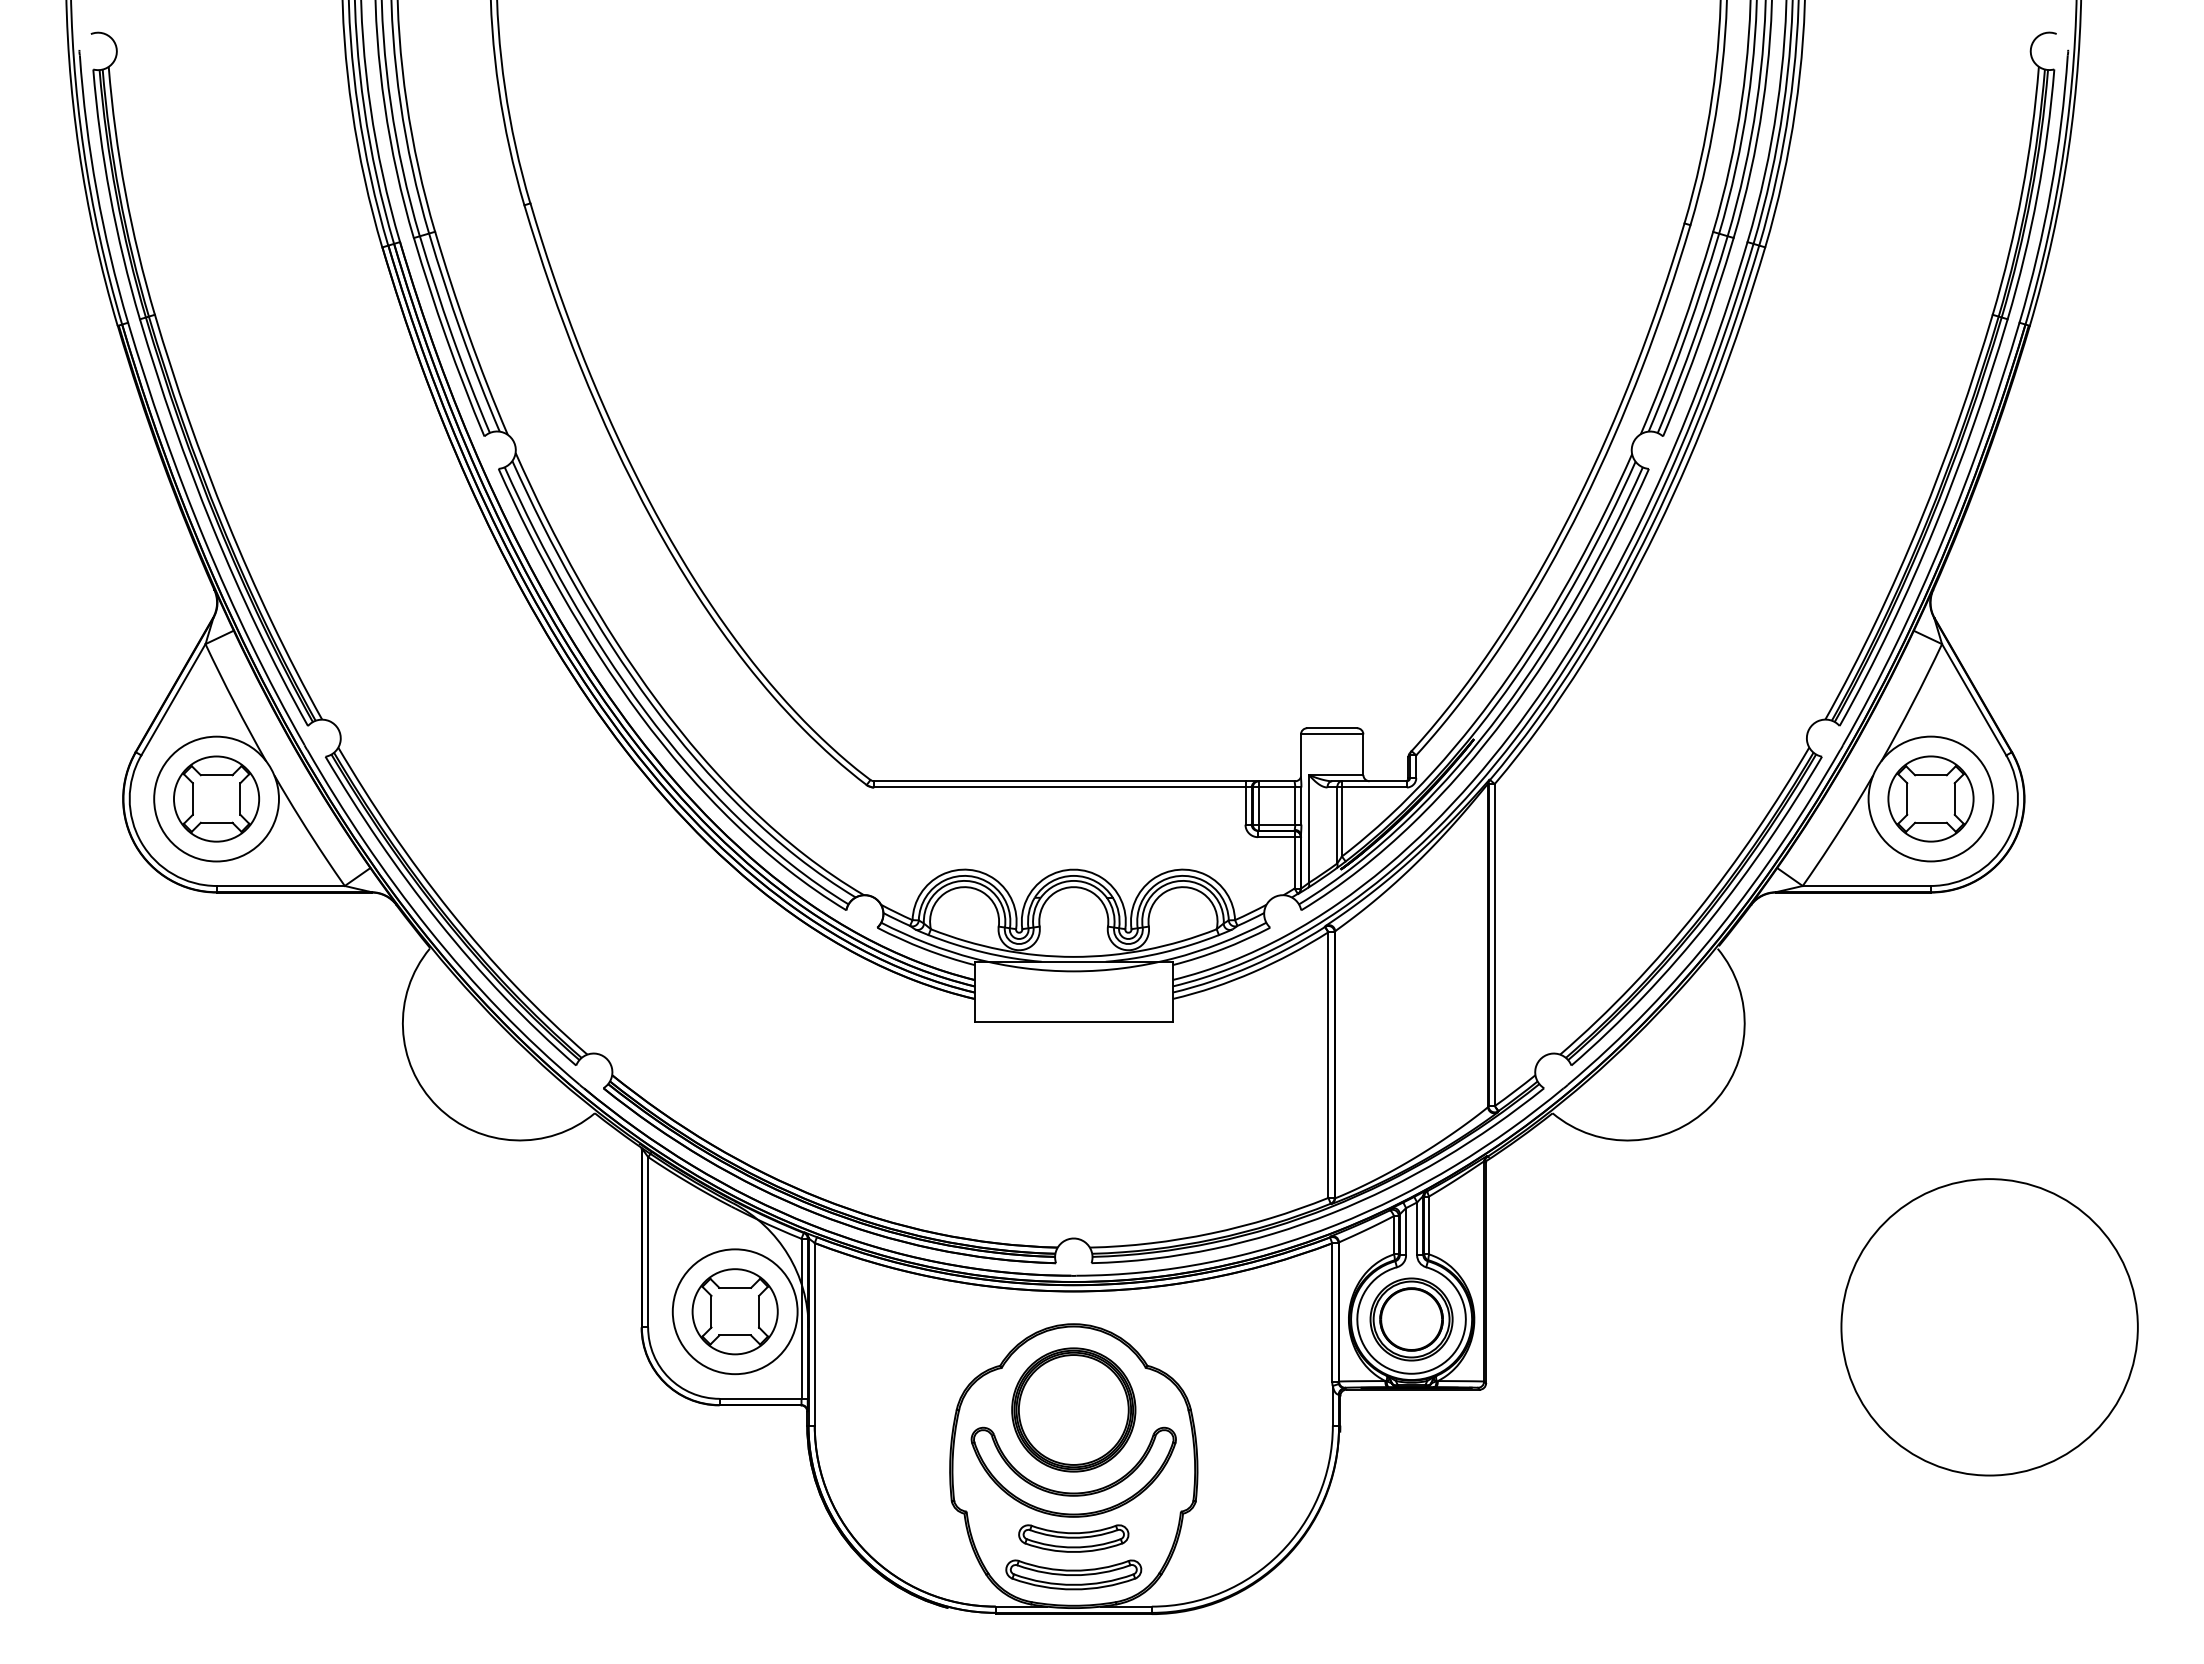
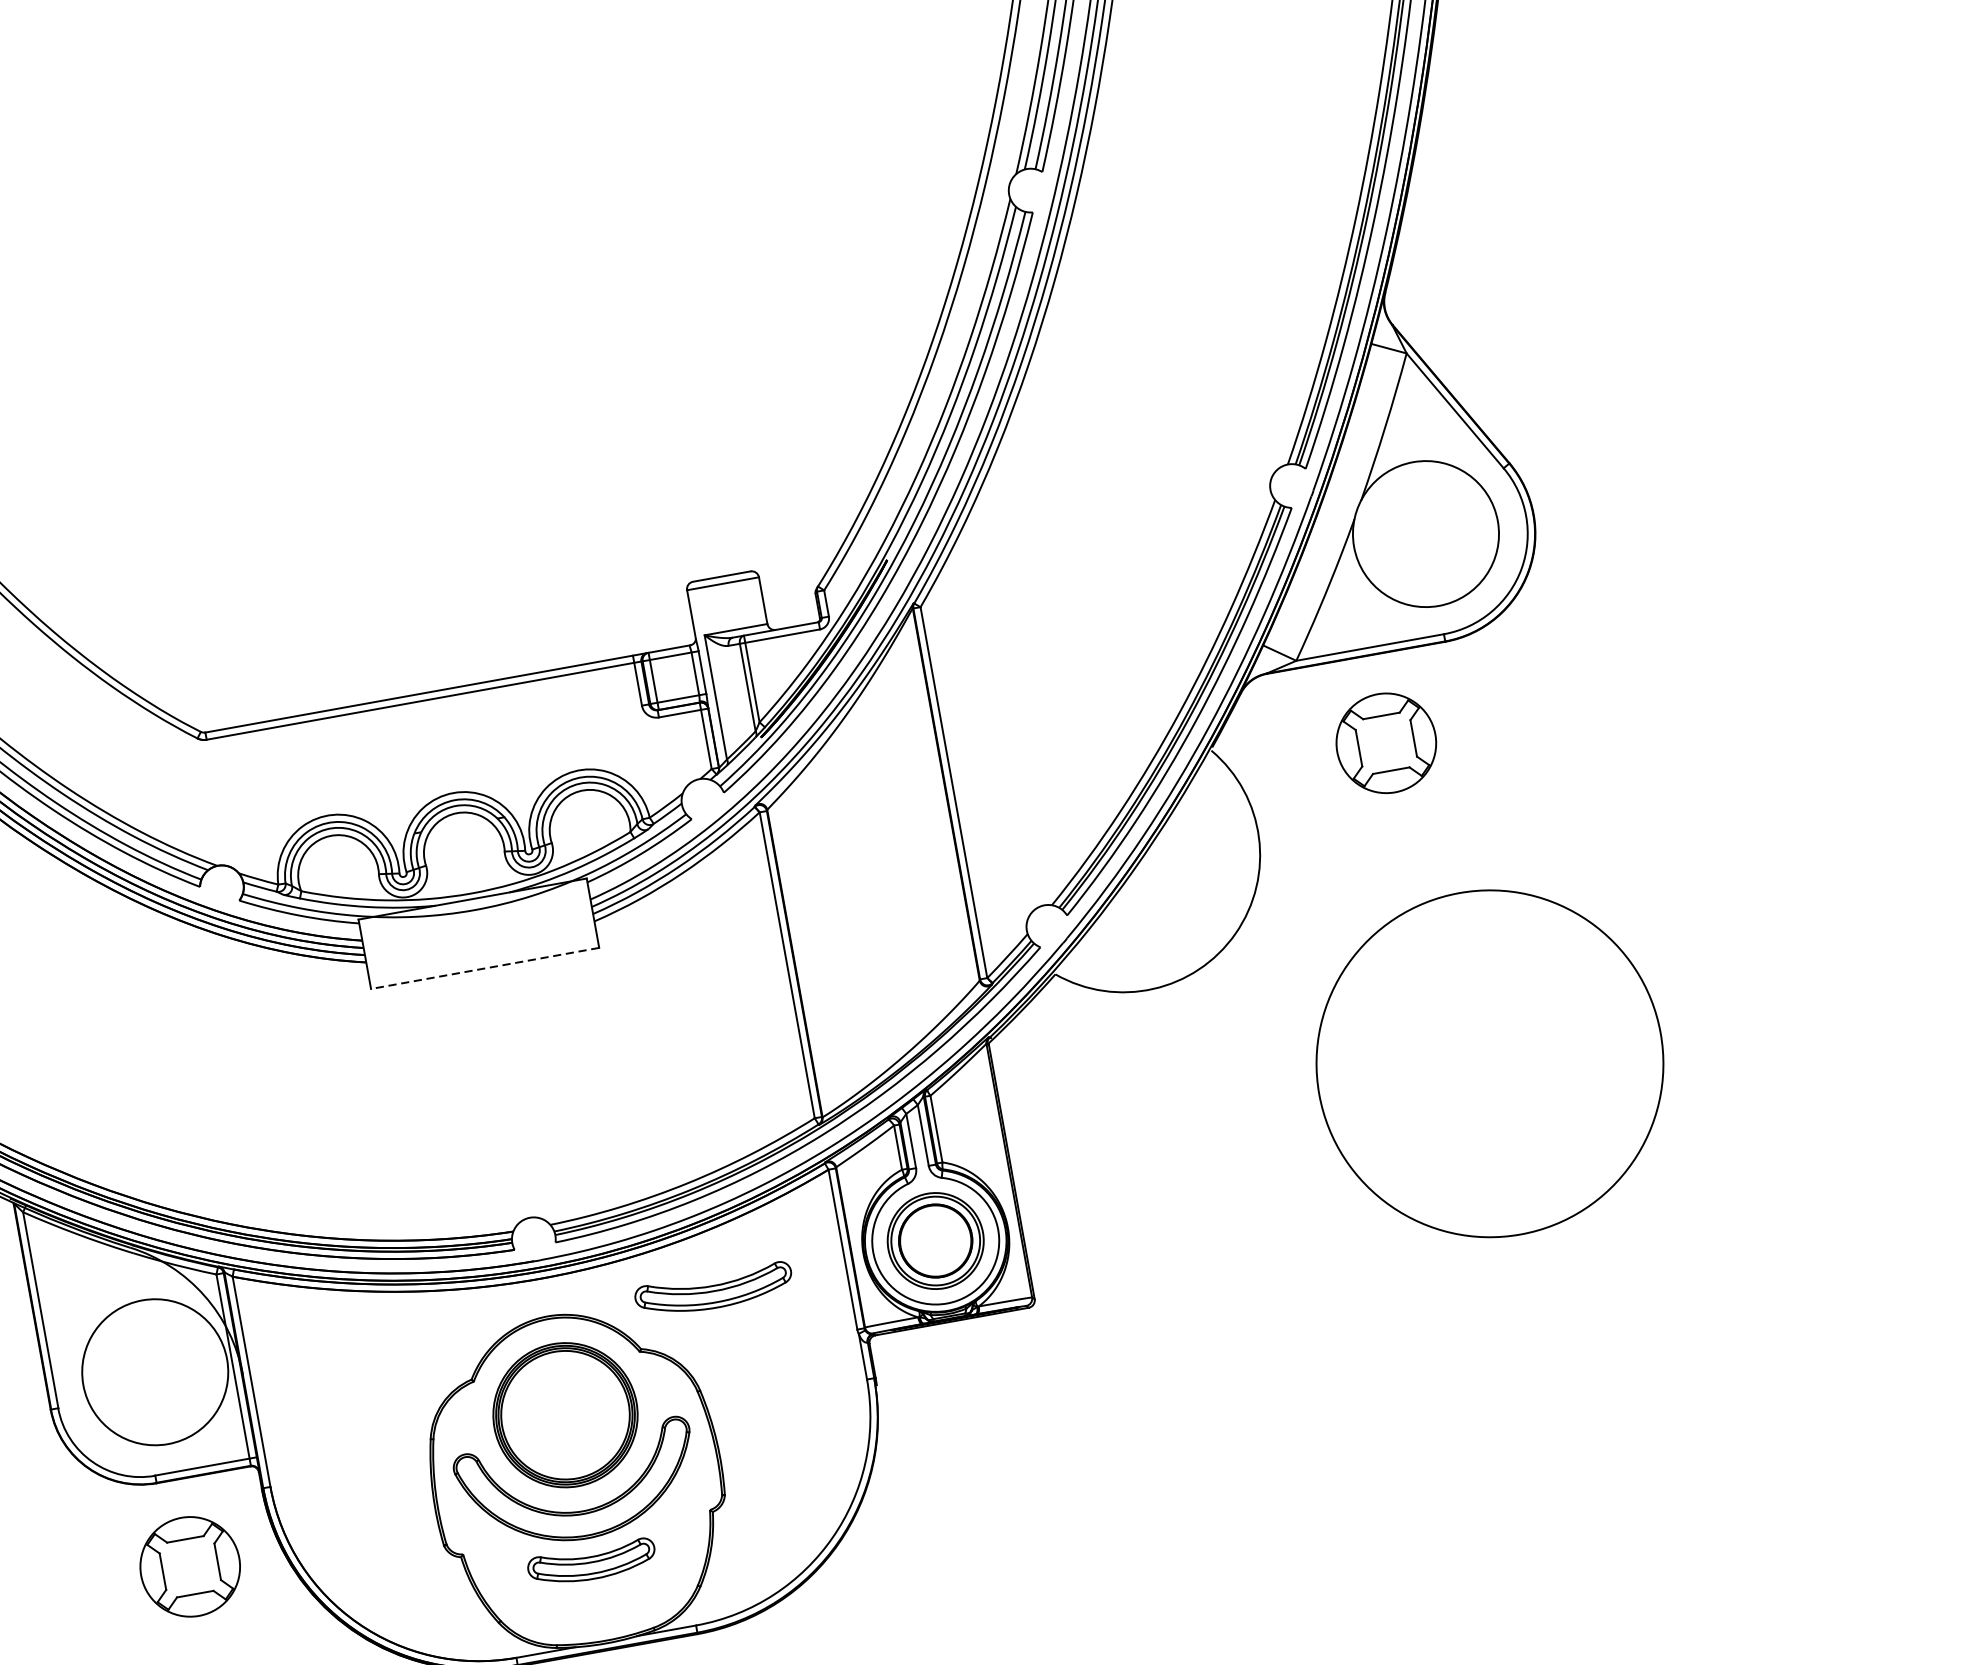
part: (1930, 798) -> (1385, 742), moved
line: (1073, 1021) -> (484, 967), solid -> dashed
part: (734, 1311) -> (189, 1566), moved
circle: (1989, 1327) -> (1489, 1064), moved
part: (1073, 1574) -> (713, 1290), moved

